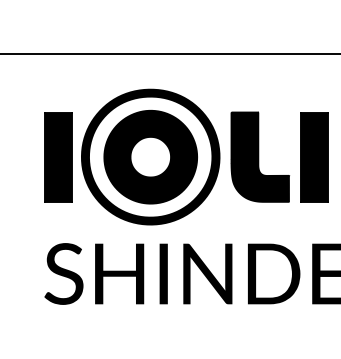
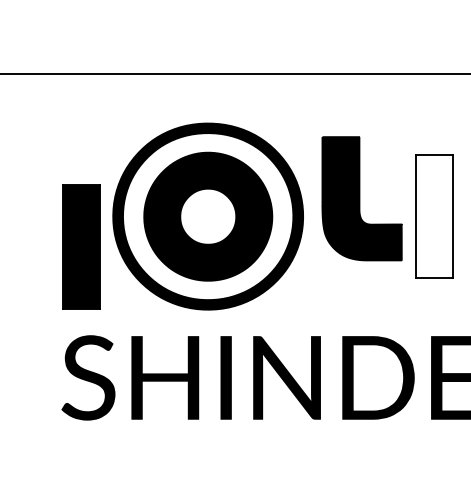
part: (259, 156) -> (361, 197), moved
fill: (314, 156) -> (434, 215), removed
part: (58, 157) -> (80, 247), moved

